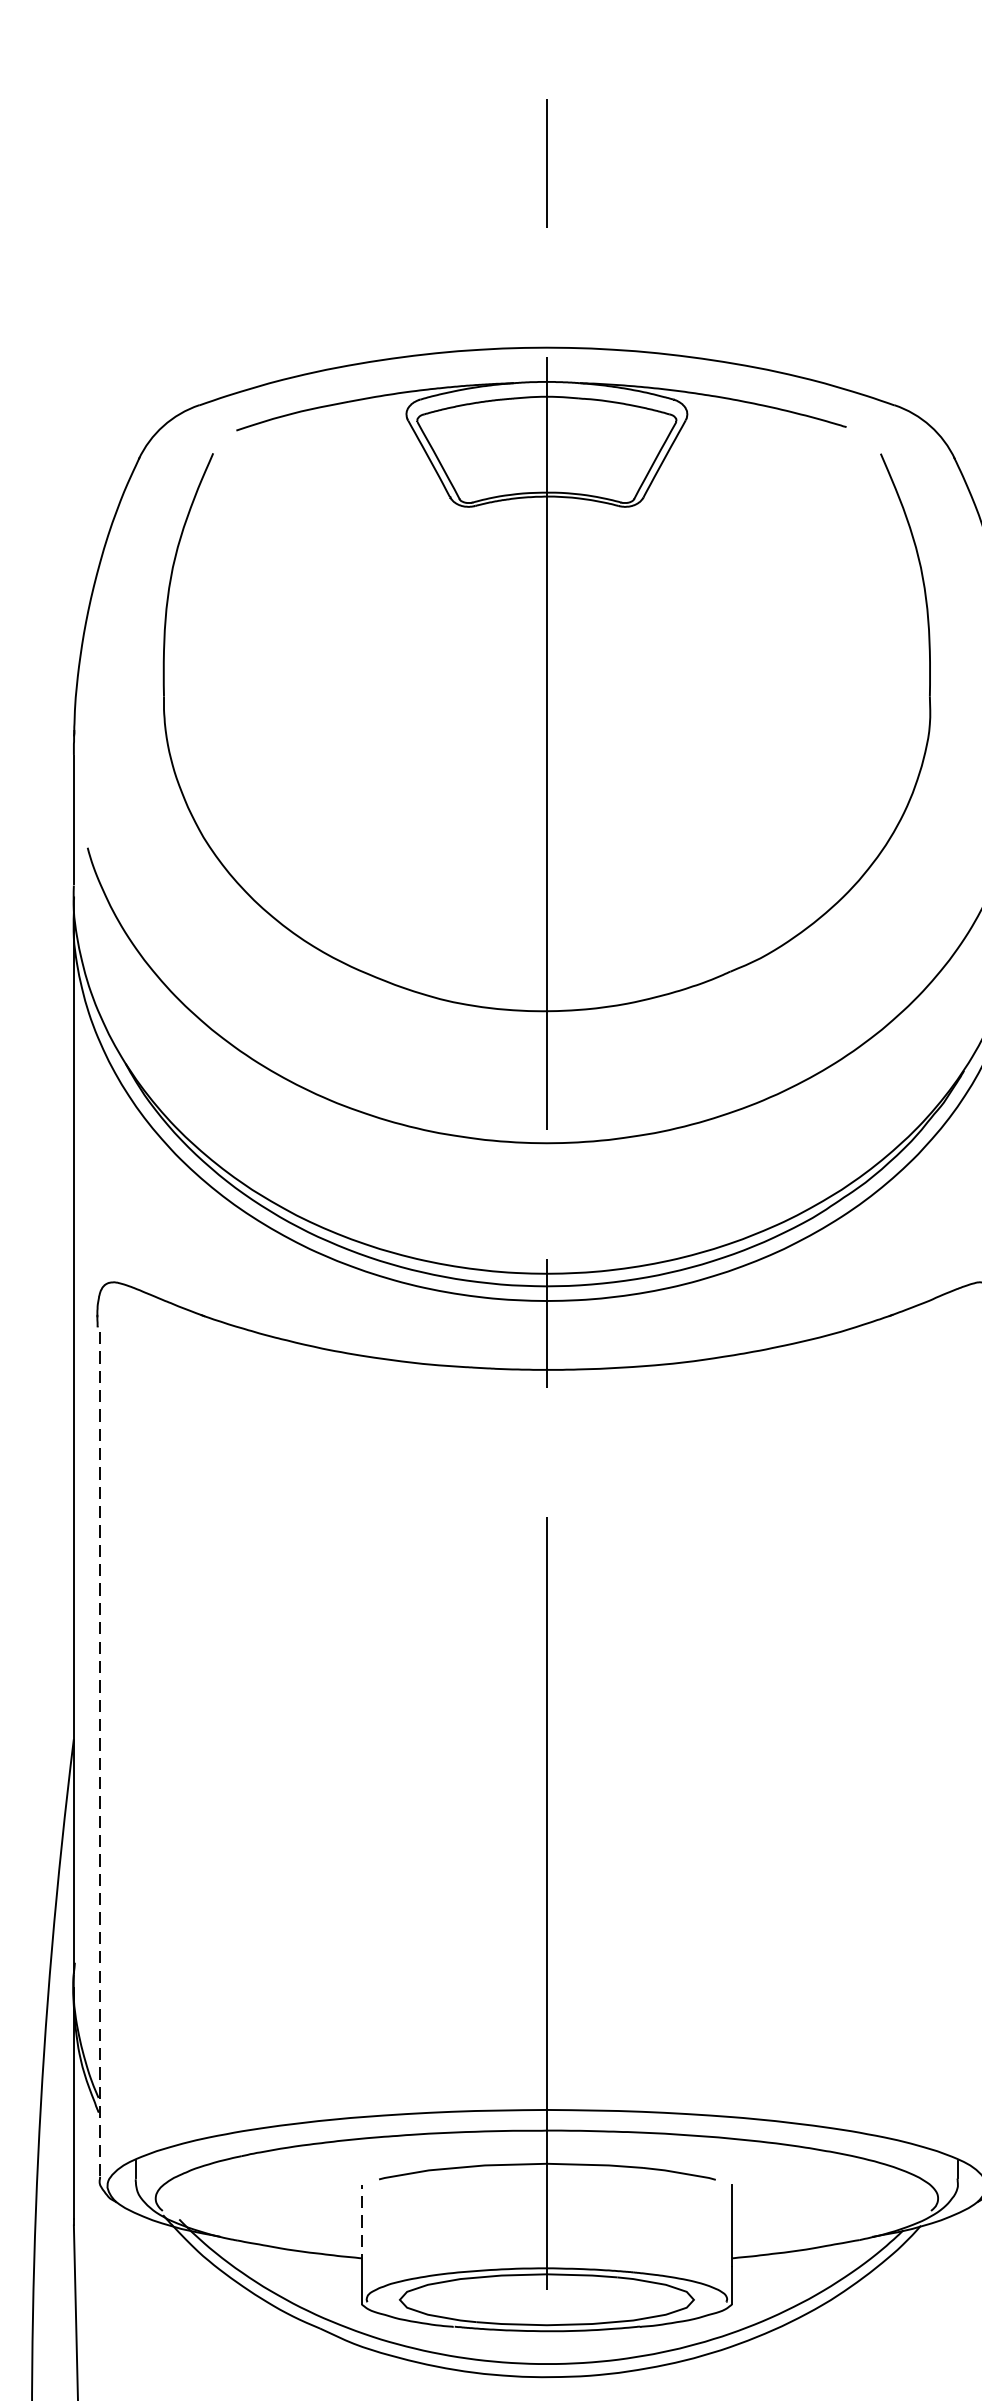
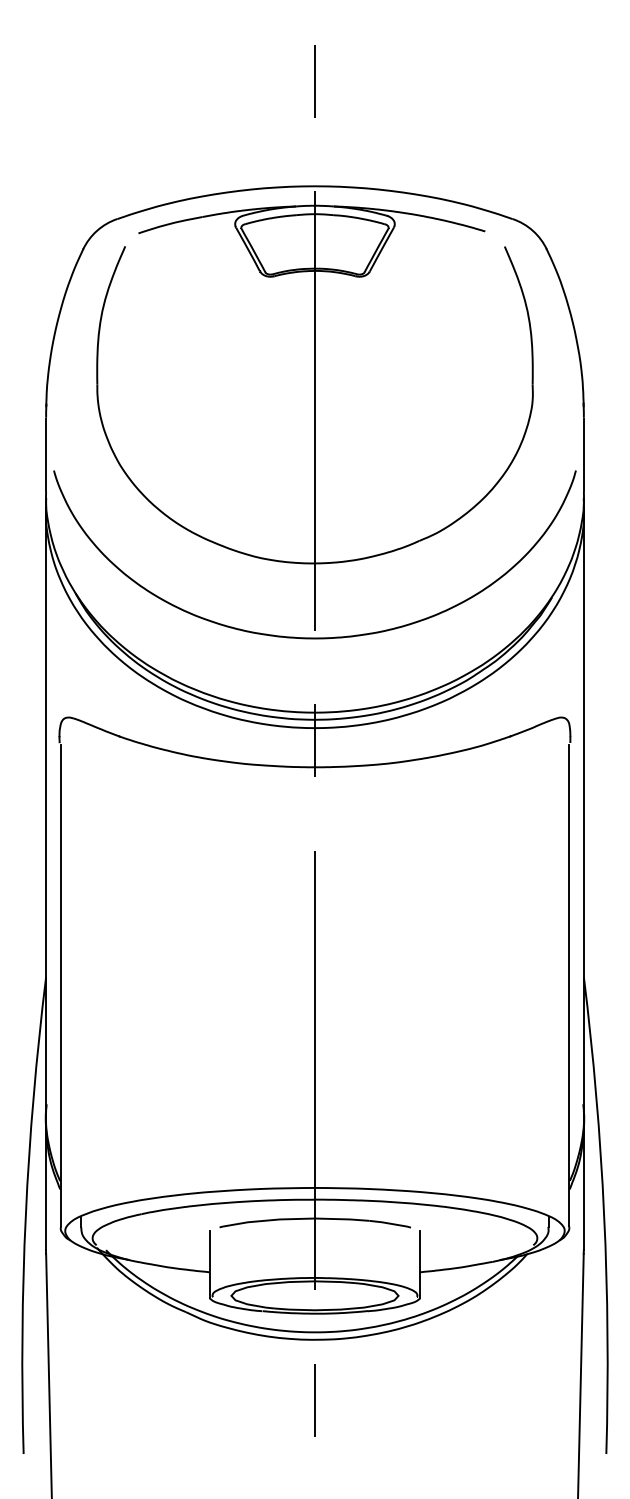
line: (99, 1752) -> (60, 984), dashed -> solid
line: (361, 2225) -> (209, 1253), dashed -> solid

